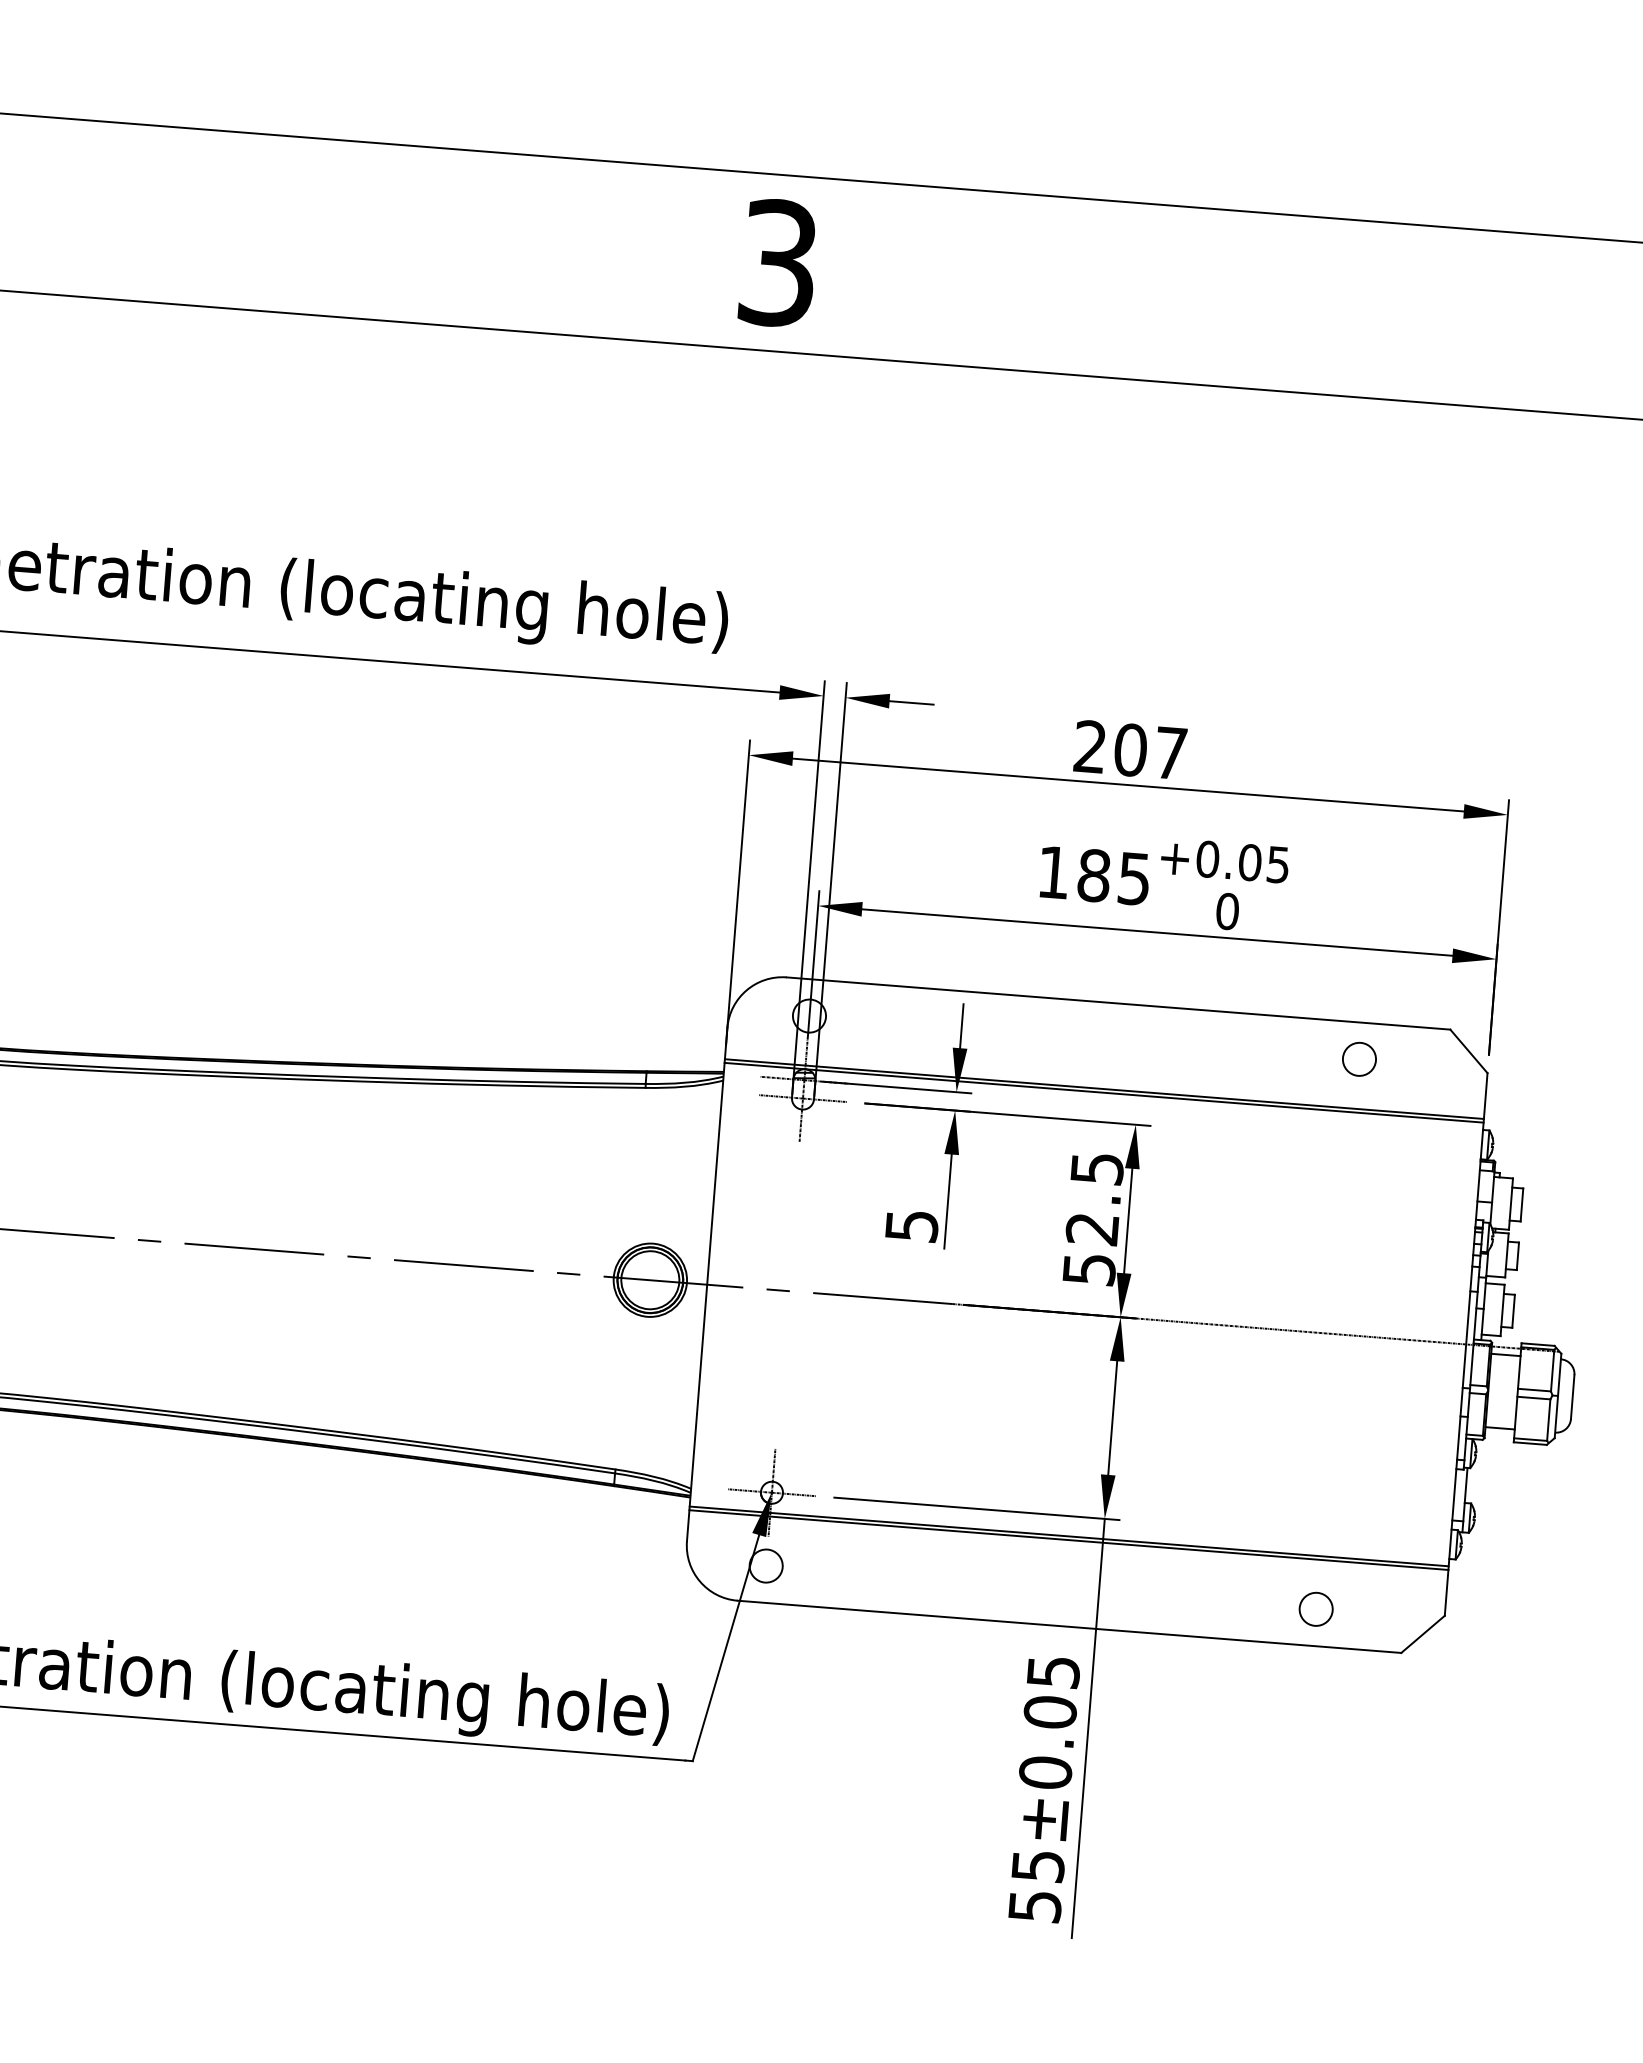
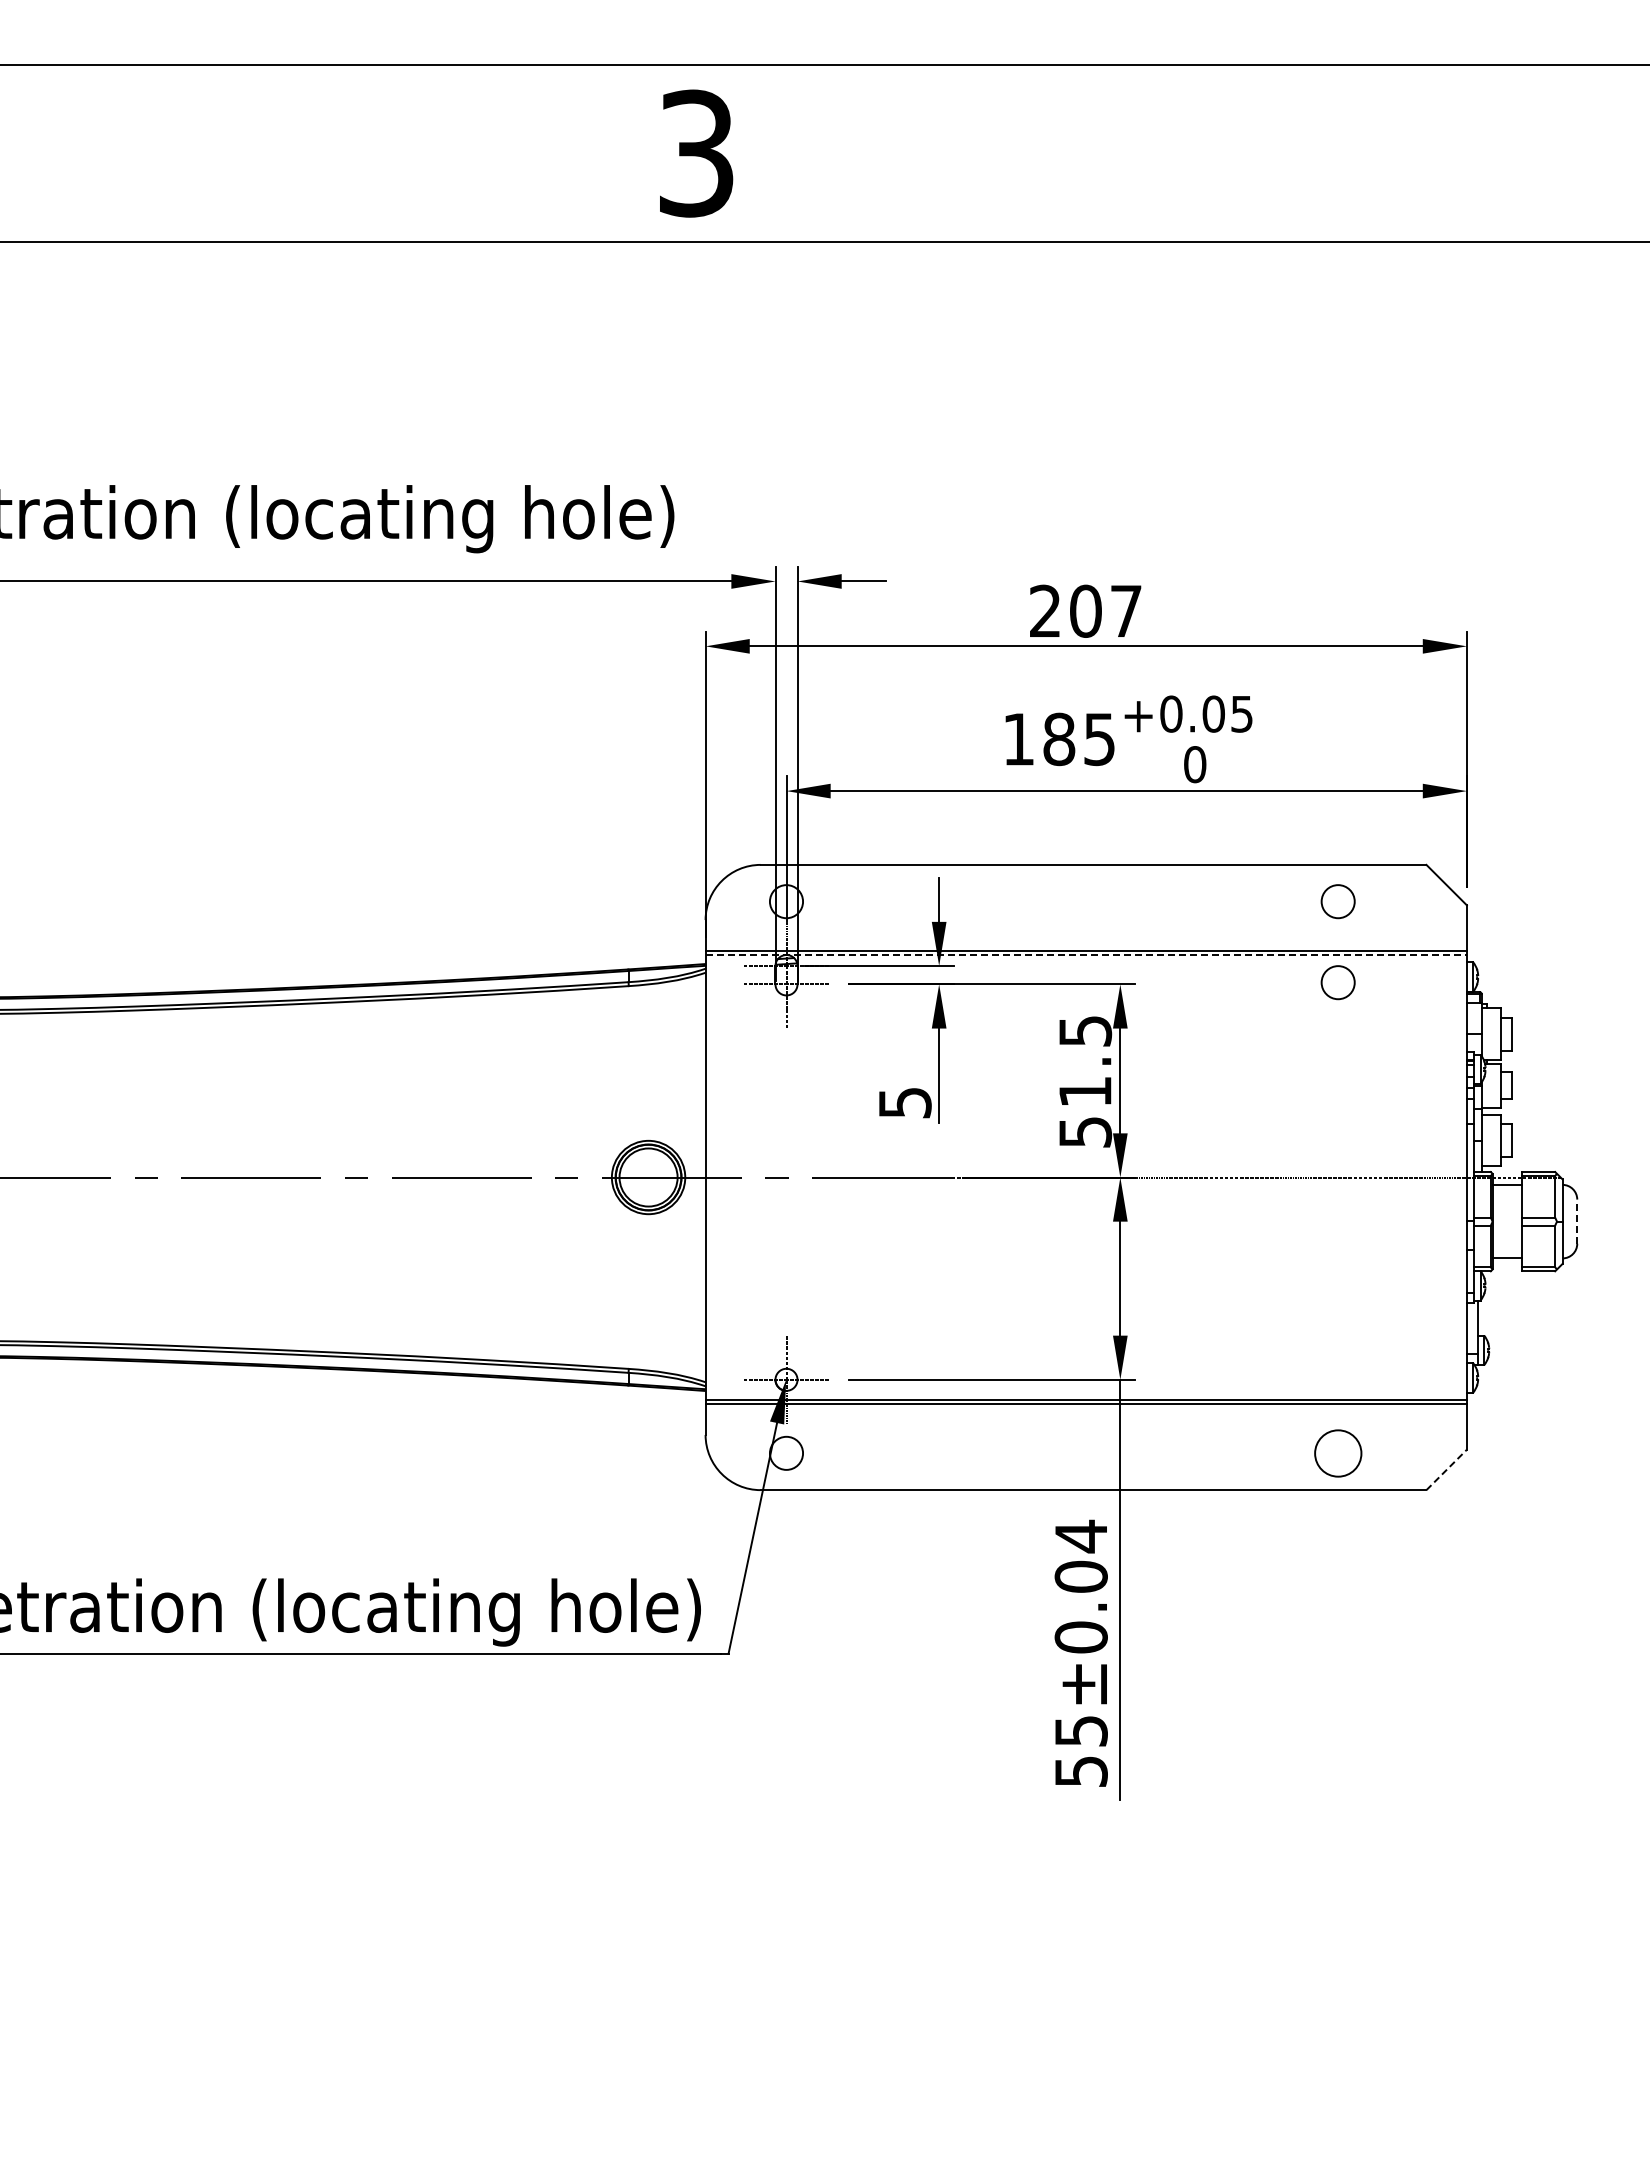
line: (1104, 1093) -> (1086, 955), solid -> dashed
circle: (1352, 1139) -> (1337, 982), added
text: (1091, 1229) -> (1084, 1092), 52.5 -> 51.5
line: (1572, 1396) -> (1577, 1221), solid -> dashed
circle: (1315, 1608) -> (1337, 1452), size x1.4
line: (1422, 1633) -> (1446, 1469), solid -> dashed
text: (1053, 1672) -> (1081, 1536), 55±0.05 -> 55±0.04

